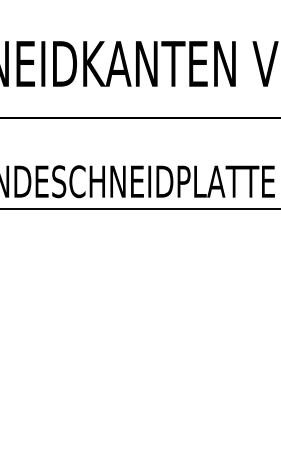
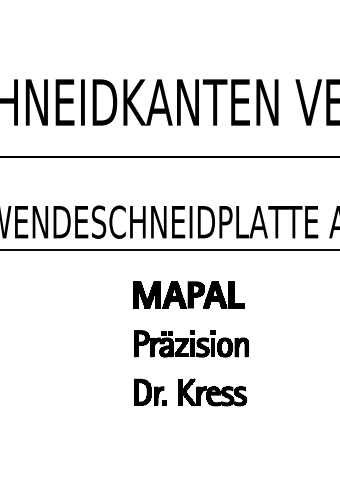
part: (149, 301) -> (190, 343), added

